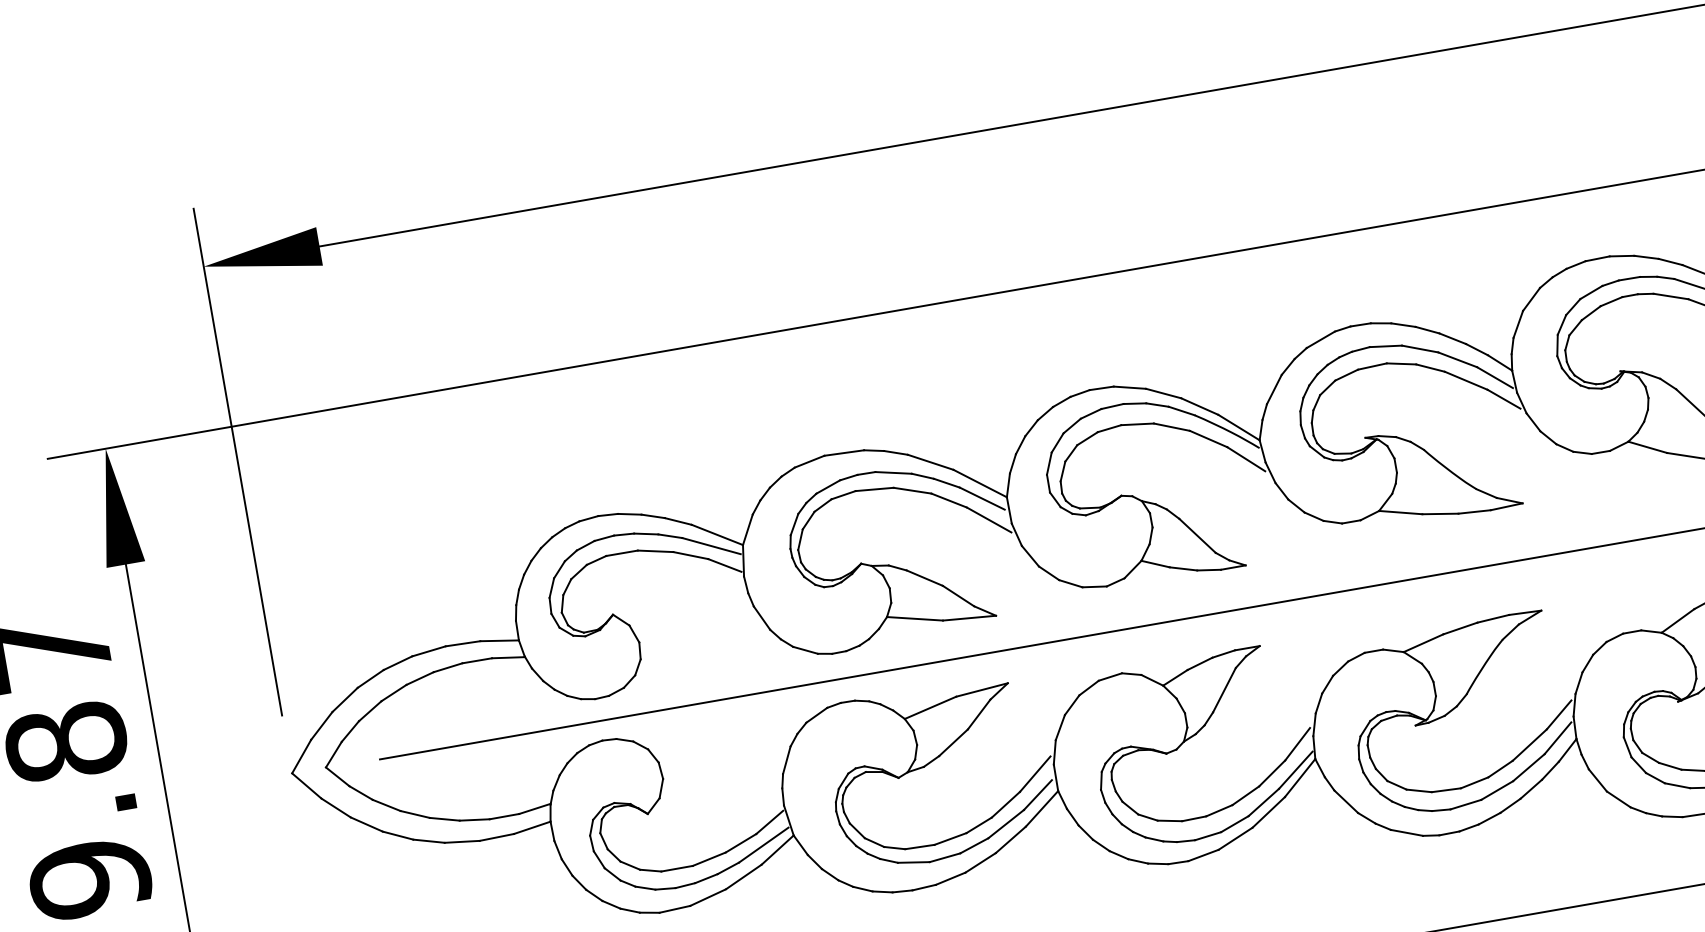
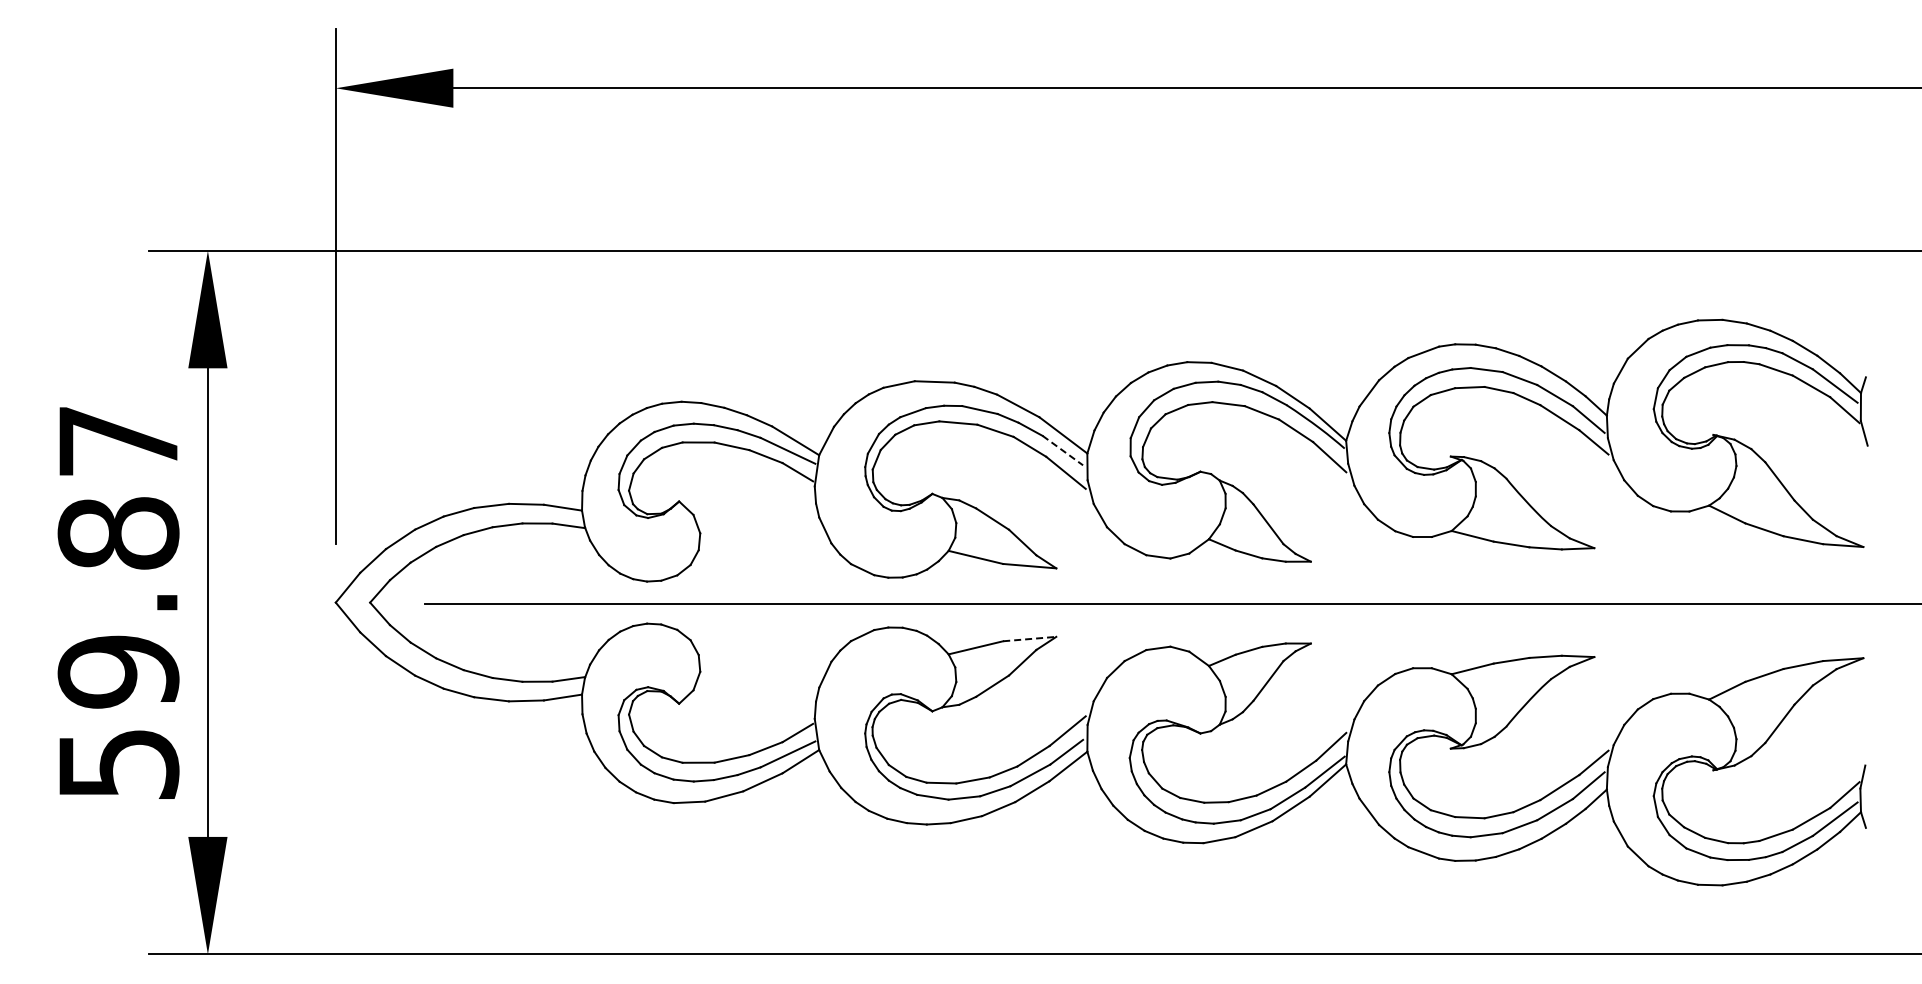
line: (982, 498) -> (1063, 450), solid -> dashed
line: (981, 690) -> (1029, 639), solid -> dashed

